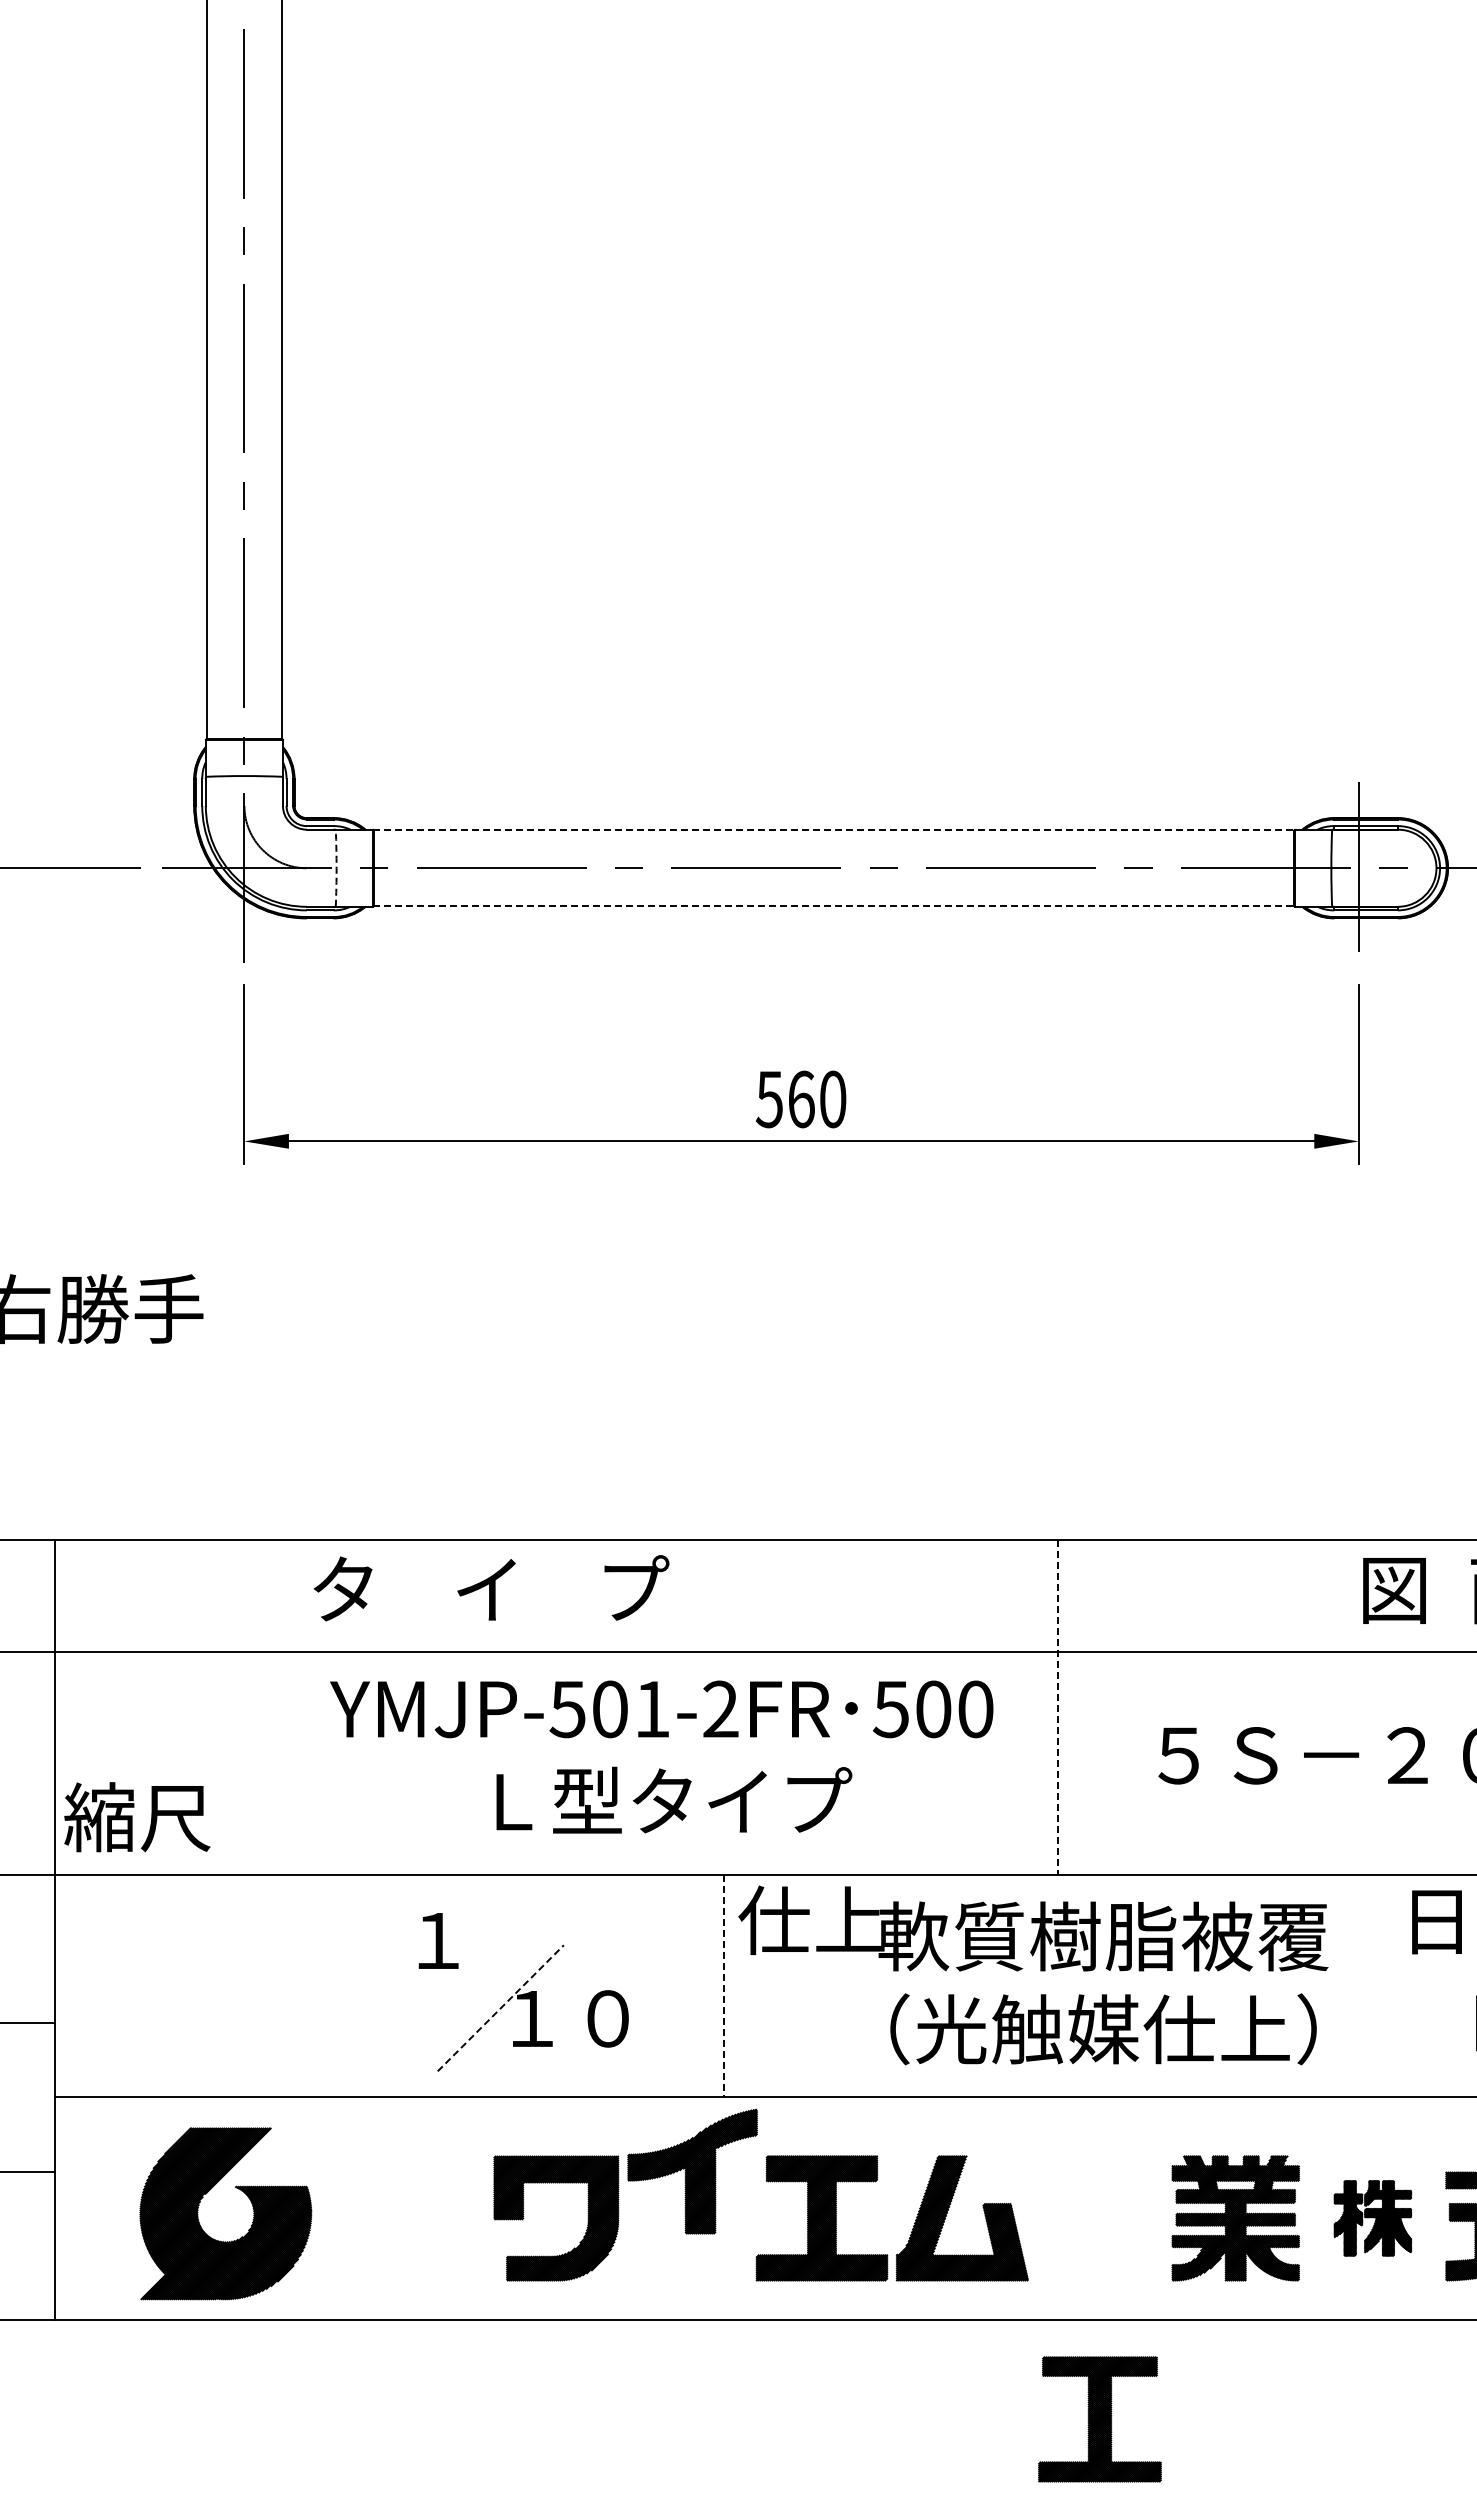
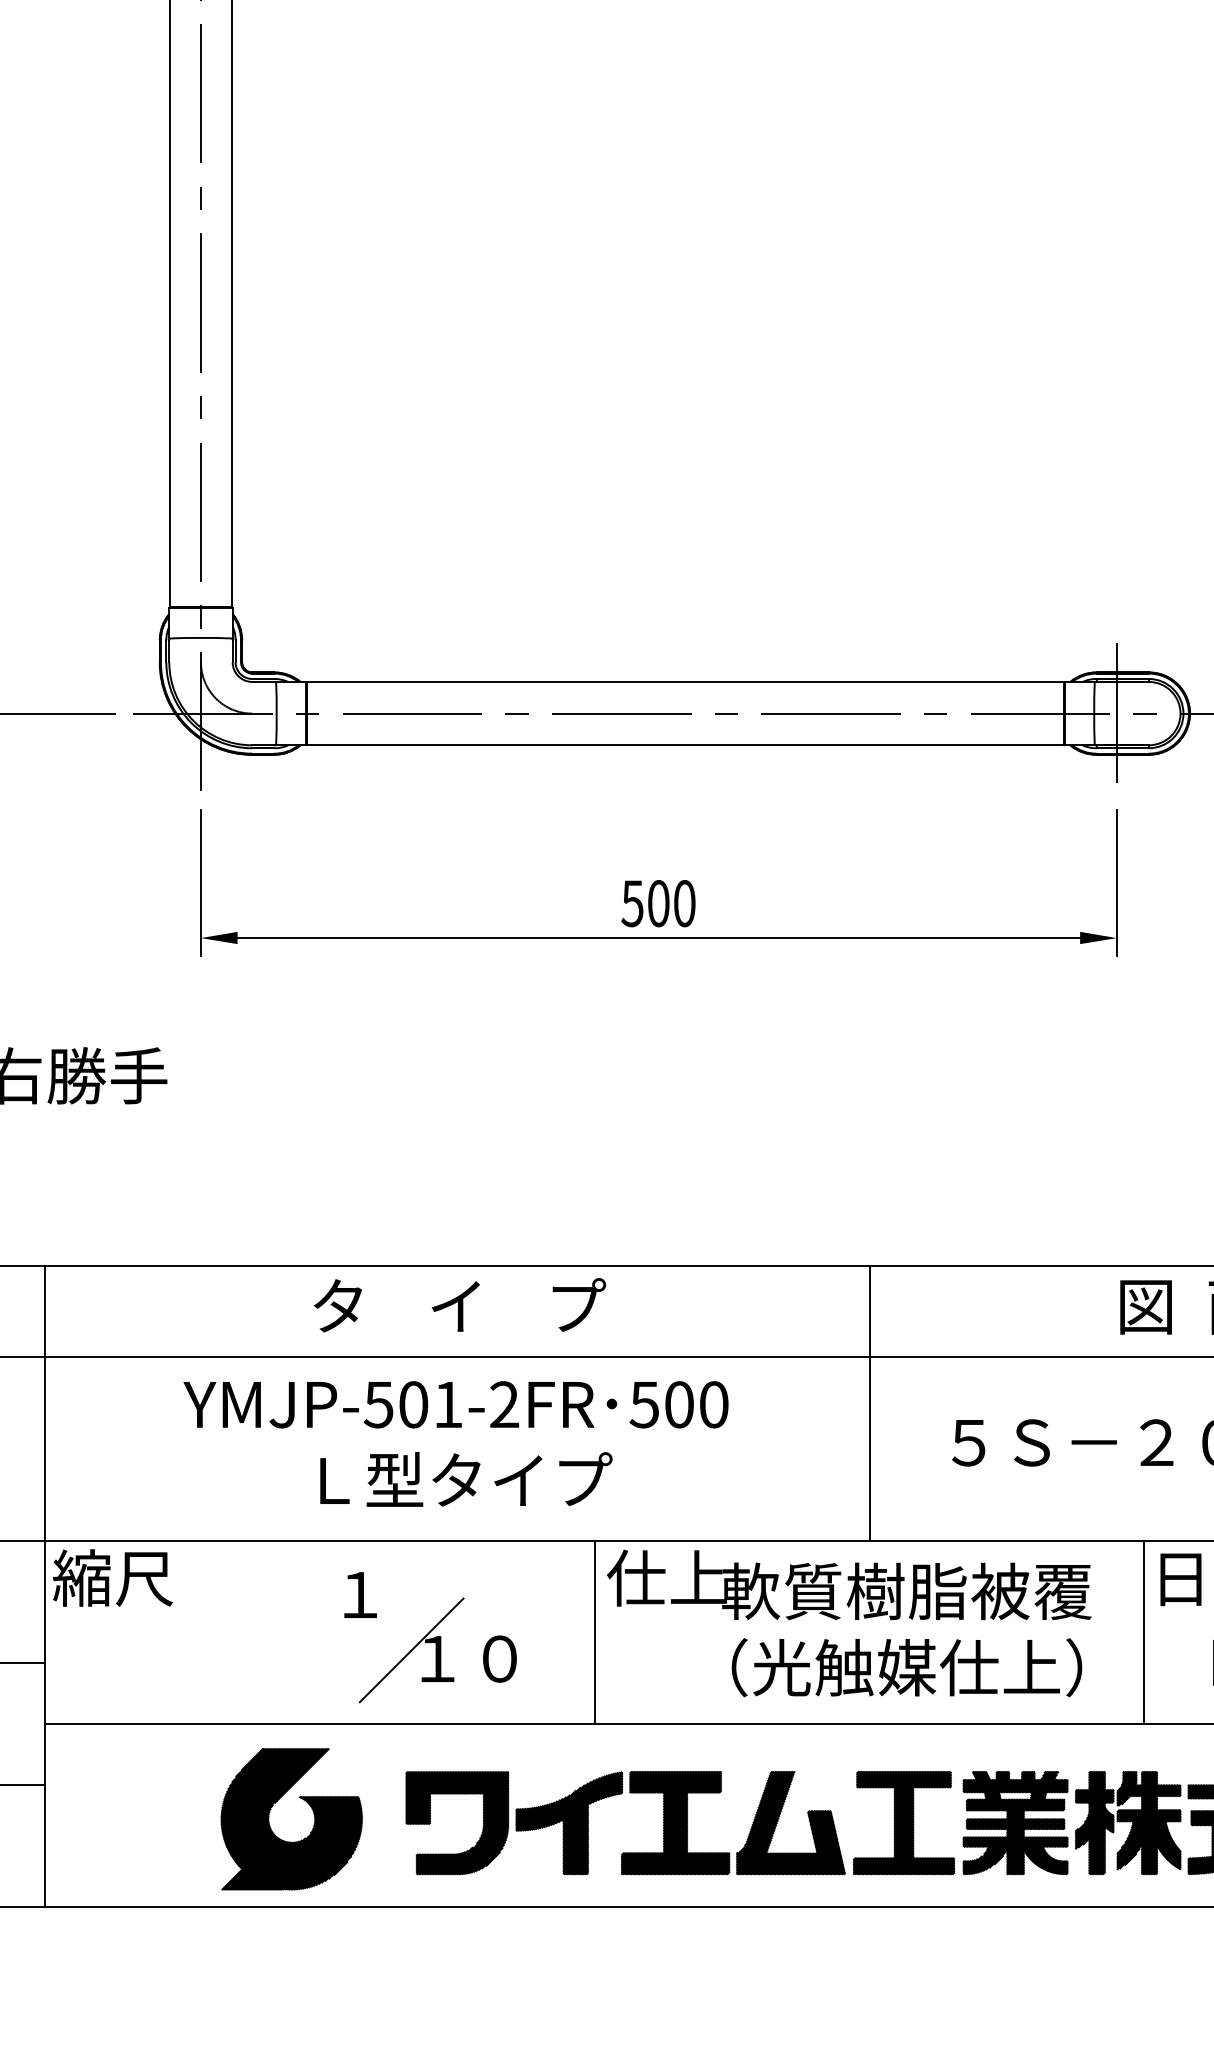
line: (834, 830) -> (685, 682), dashed -> solid
arc: (336, 868) -> (276, 713), dashed -> solid
line: (834, 906) -> (685, 745), dashed -> solid
text: (801, 1099) -> (658, 903), 560 -> 500
text: (491, 1588) -> (459, 1305), moved
line: (1058, 1707) -> (869, 1403), dashed -> solid
text: (661, 1756) -> (455, 1443), moved
text: (137, 1817) -> (113, 1578), moved
line: (1392, 1985) -> (1144, 1631), added
line: (723, 1986) -> (594, 1632), dashed -> solid
line: (501, 2007) -> (412, 1649), dashed -> solid
part: (692, 2171) -> (569, 1823), moved
part: (206, 2194) -> (275, 1803), moved
part: (1372, 2218) -> (1127, 1823), size x1.67
part: (1099, 2419) -> (903, 1823), moved

